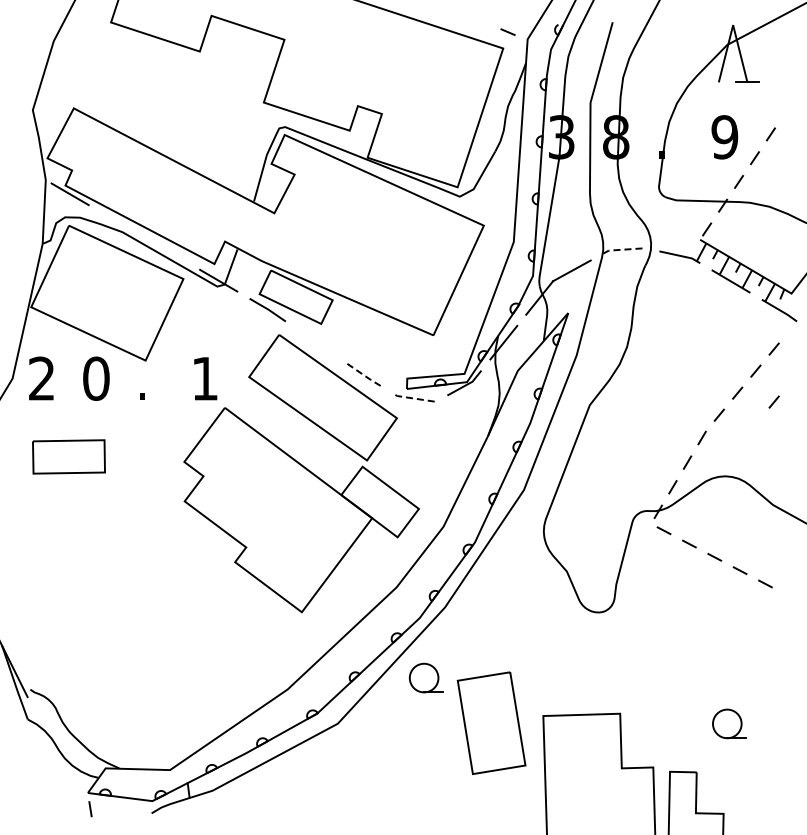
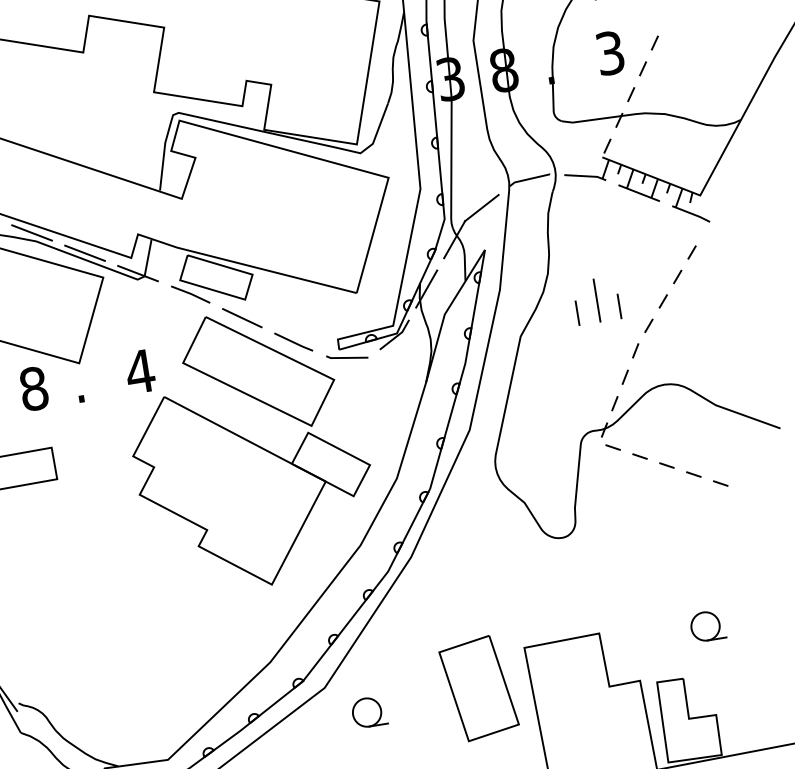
text: (724, 137) -> (609, 53), 9 -> 3
line: (119, 222) -> (31, 232), added
line: (624, 249) -> (529, 178), dashed -> solid
line: (168, 251) -> (84, 253), added
line: (315, 341) -> (242, 317), added
line: (362, 374) -> (293, 342), dashed -> solid
text: (96, 378) -> (34, 388), 0 -> 8
text: (205, 378) -> (140, 371), 1 -> 4
line: (671, 381) -> (596, 300), added
line: (650, 391) -> (577, 313), added
line: (693, 391) -> (619, 306), added
line: (412, 398) -> (346, 358), dashed -> solid
line: (773, 401) -> (699, 303), removed
part: (425, 677) -> (368, 711), moved
part: (491, 723) -> (479, 688), moved

